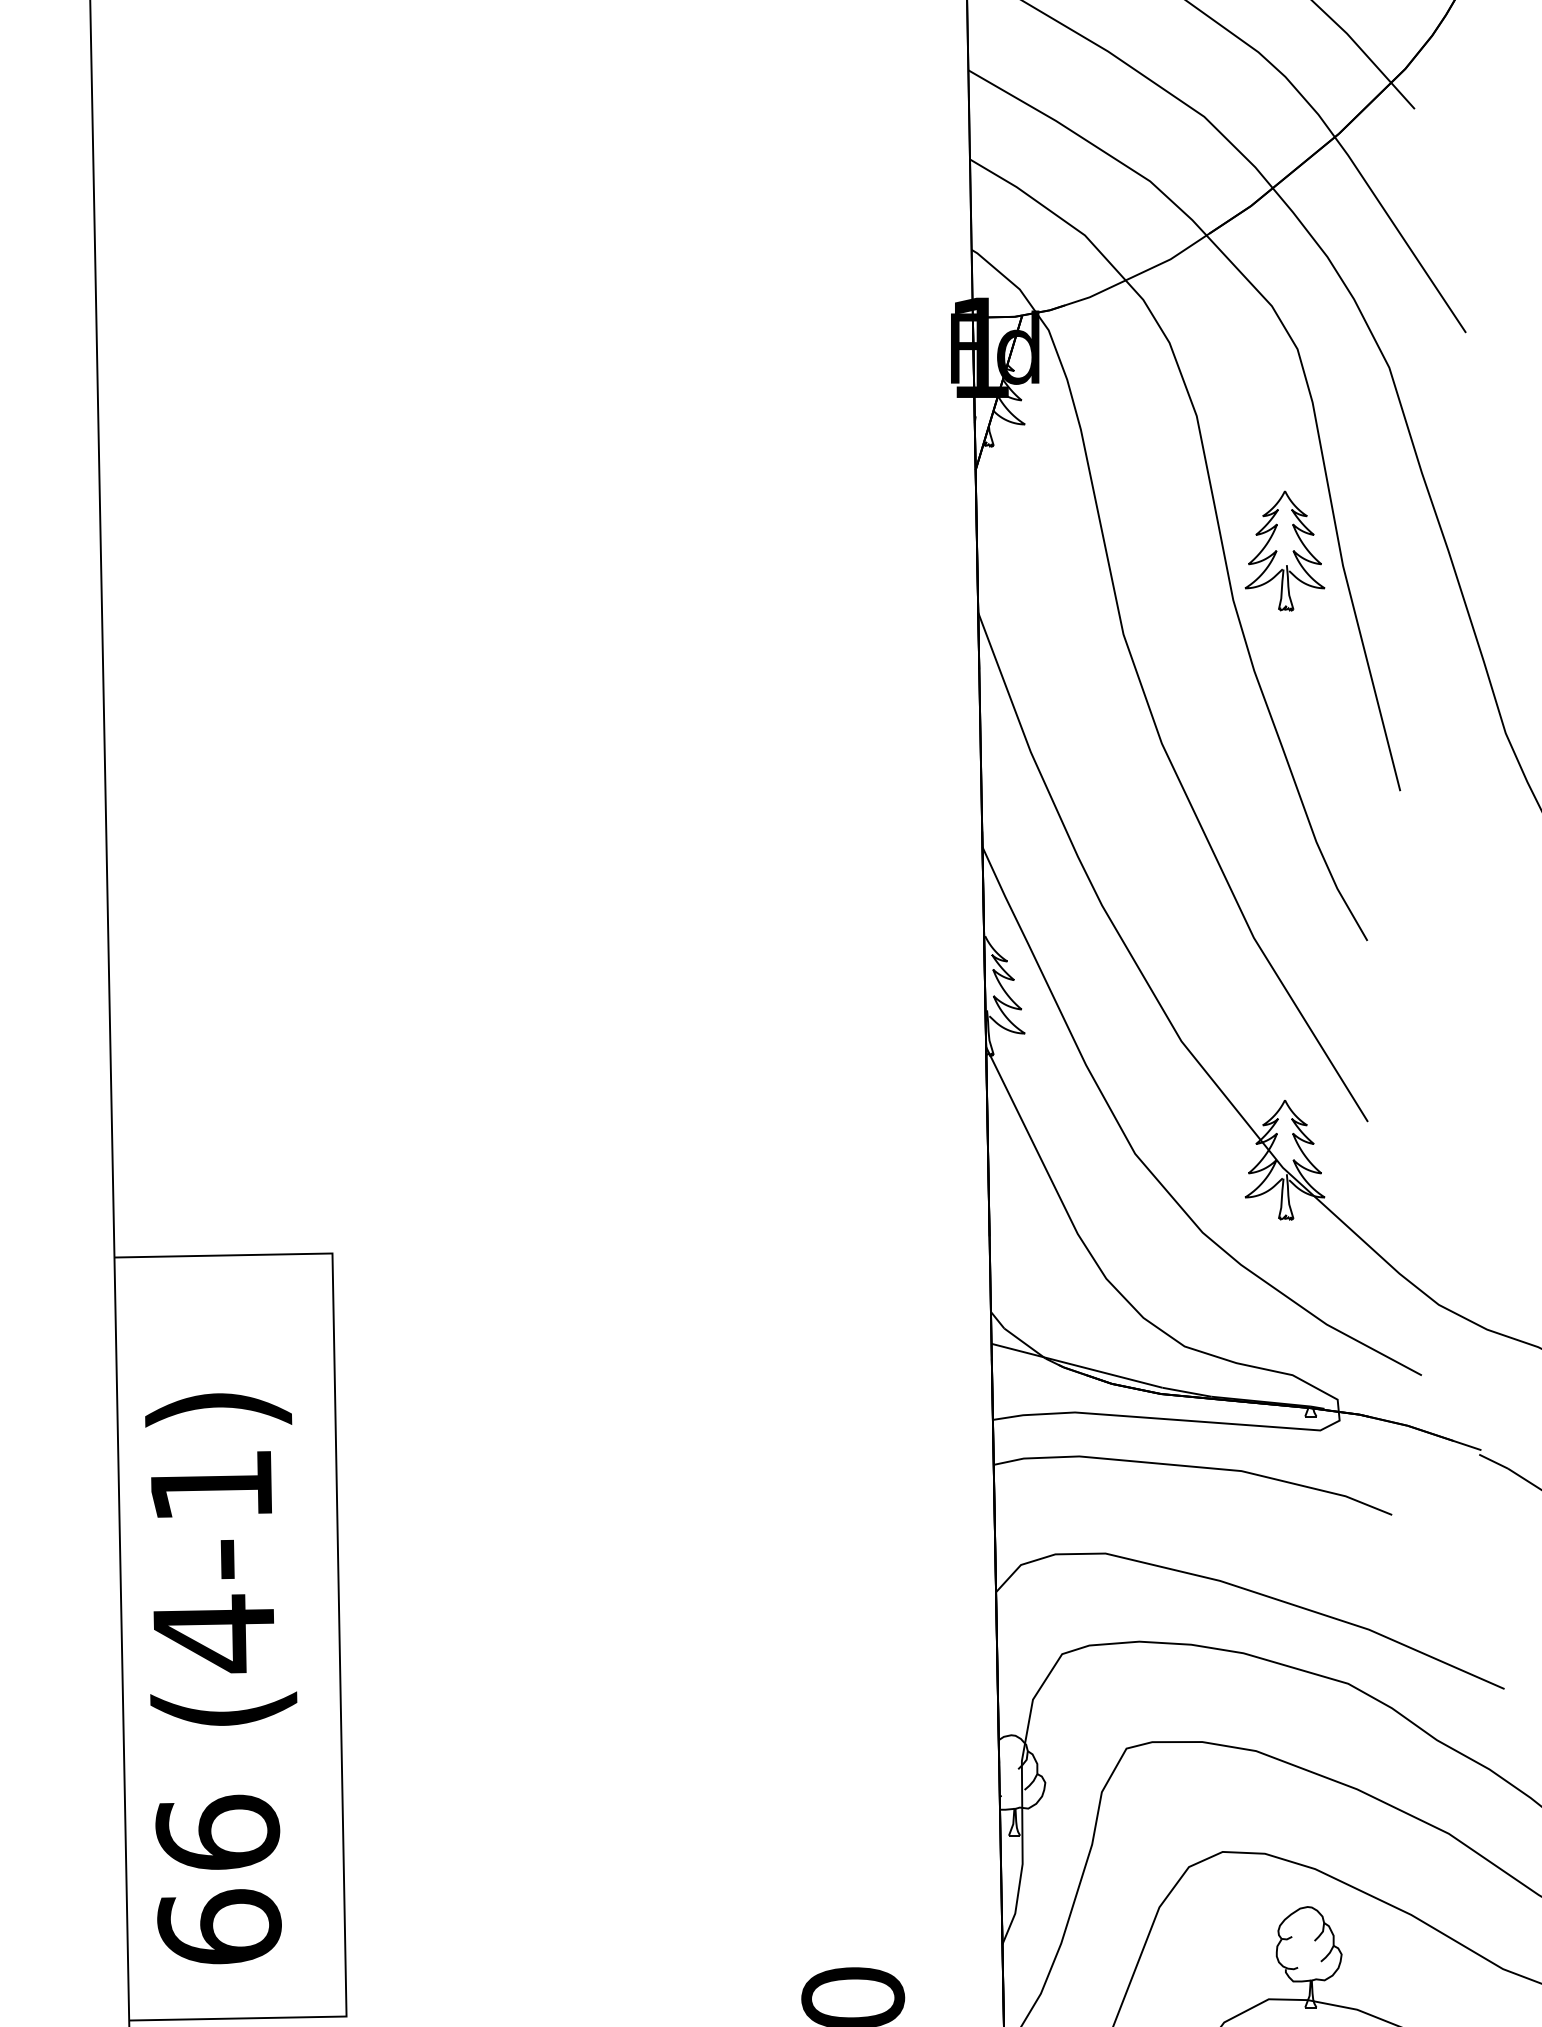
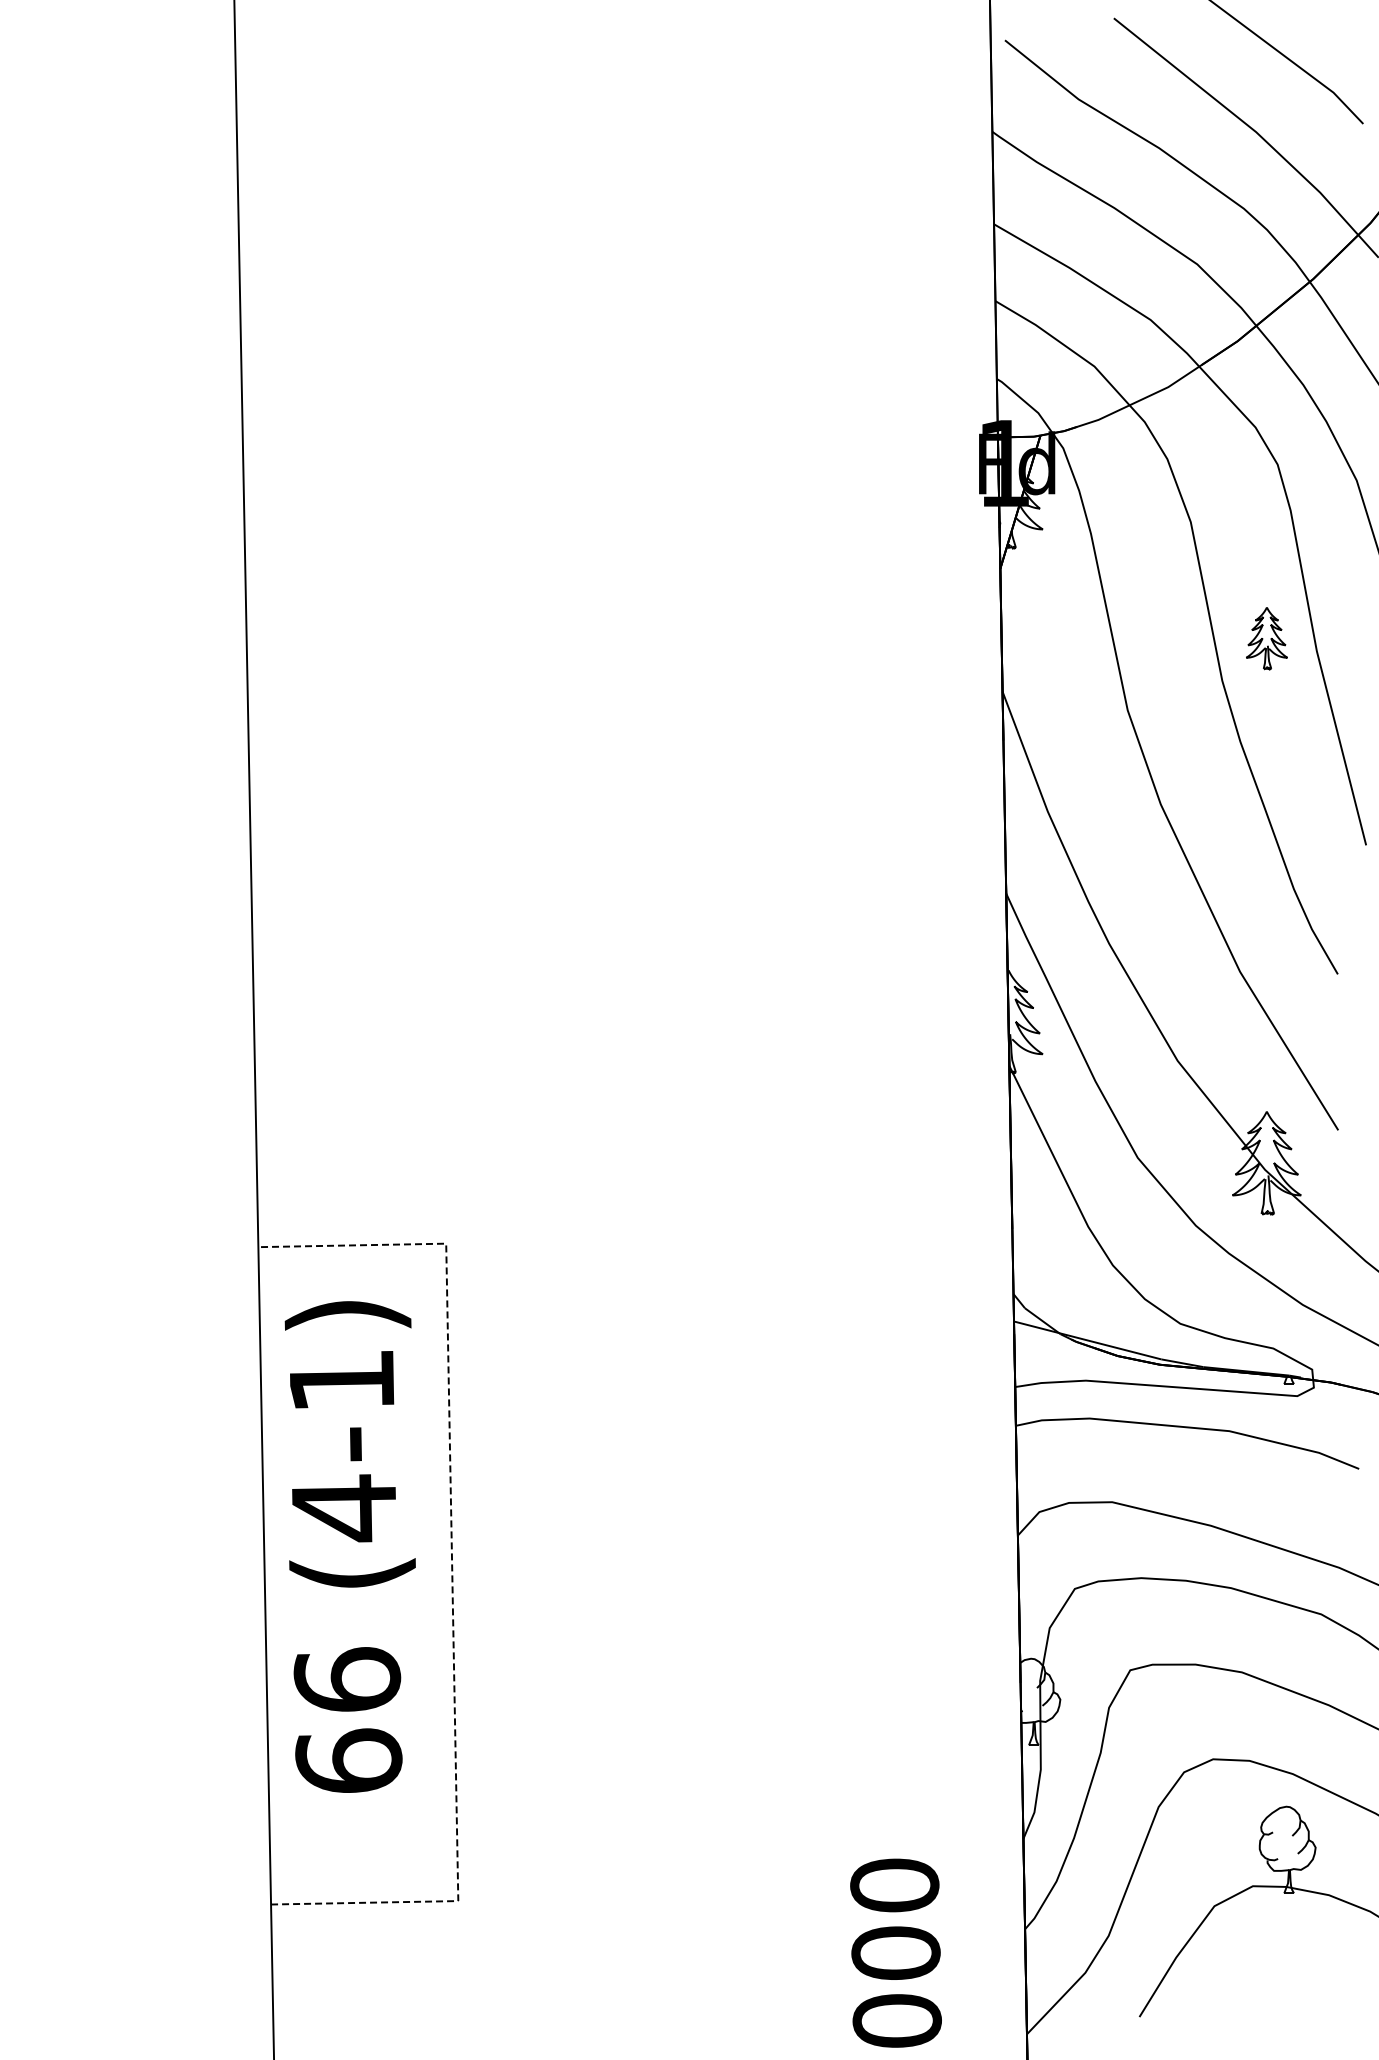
part: (1284, 551) -> (1266, 638), size x0.6
line: (339, 1635) -> (452, 1572), solid -> dashed
text: (220, 1678) -> (349, 1546), moved

